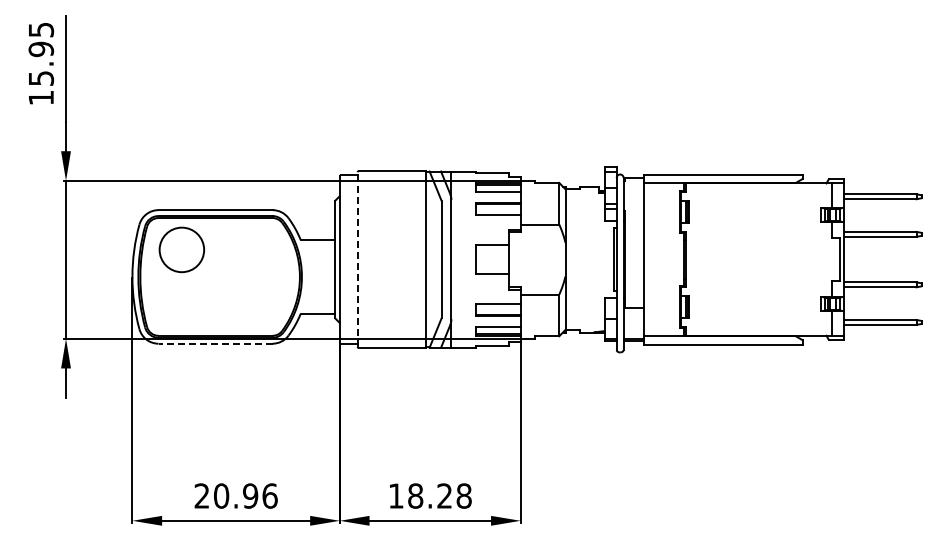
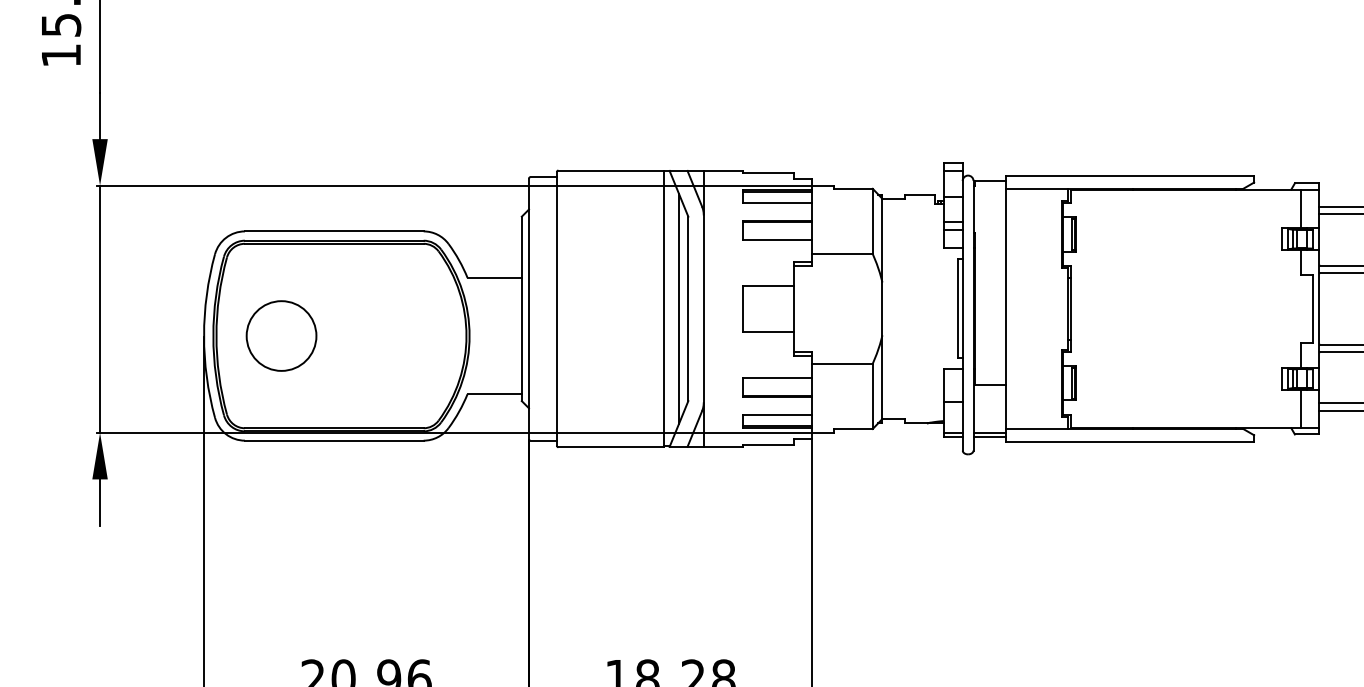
circle: (181, 249) -> (280, 335), moved
line: (357, 259) -> (556, 308), dashed -> solid
line: (435, 259) -> (678, 308), added
line: (215, 343) -> (334, 440), dashed -> solid

